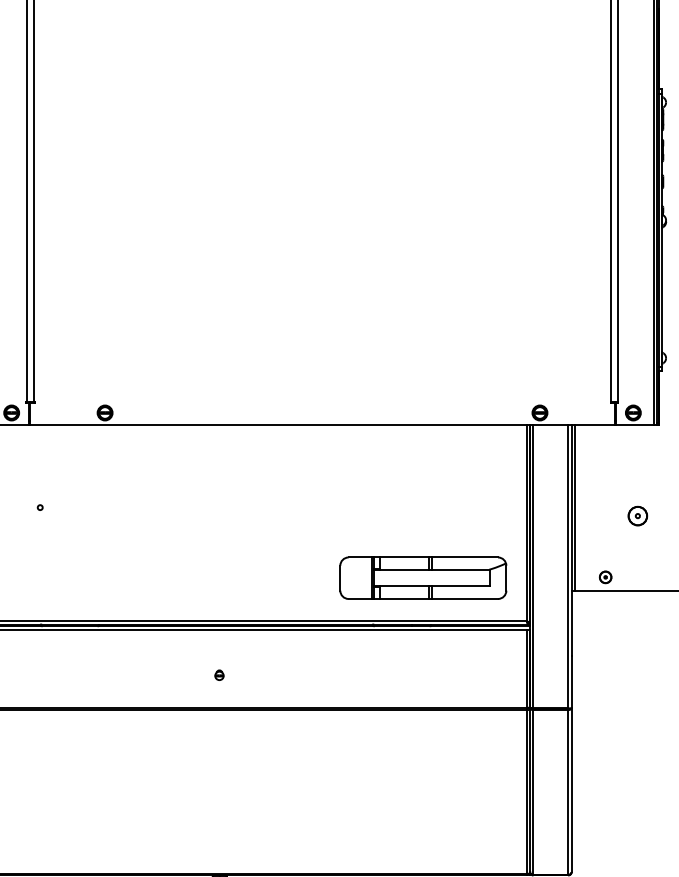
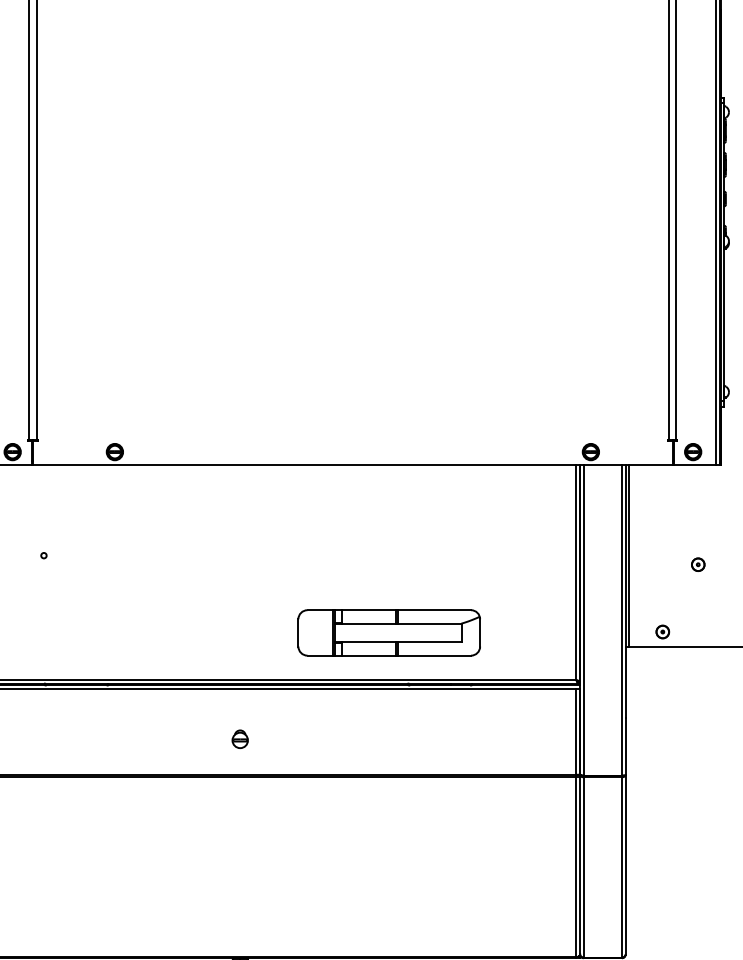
part: (638, 515) -> (698, 564), size x0.62
part: (422, 577) -> (388, 632), moved
part: (218, 674) -> (239, 738), size x1.67

